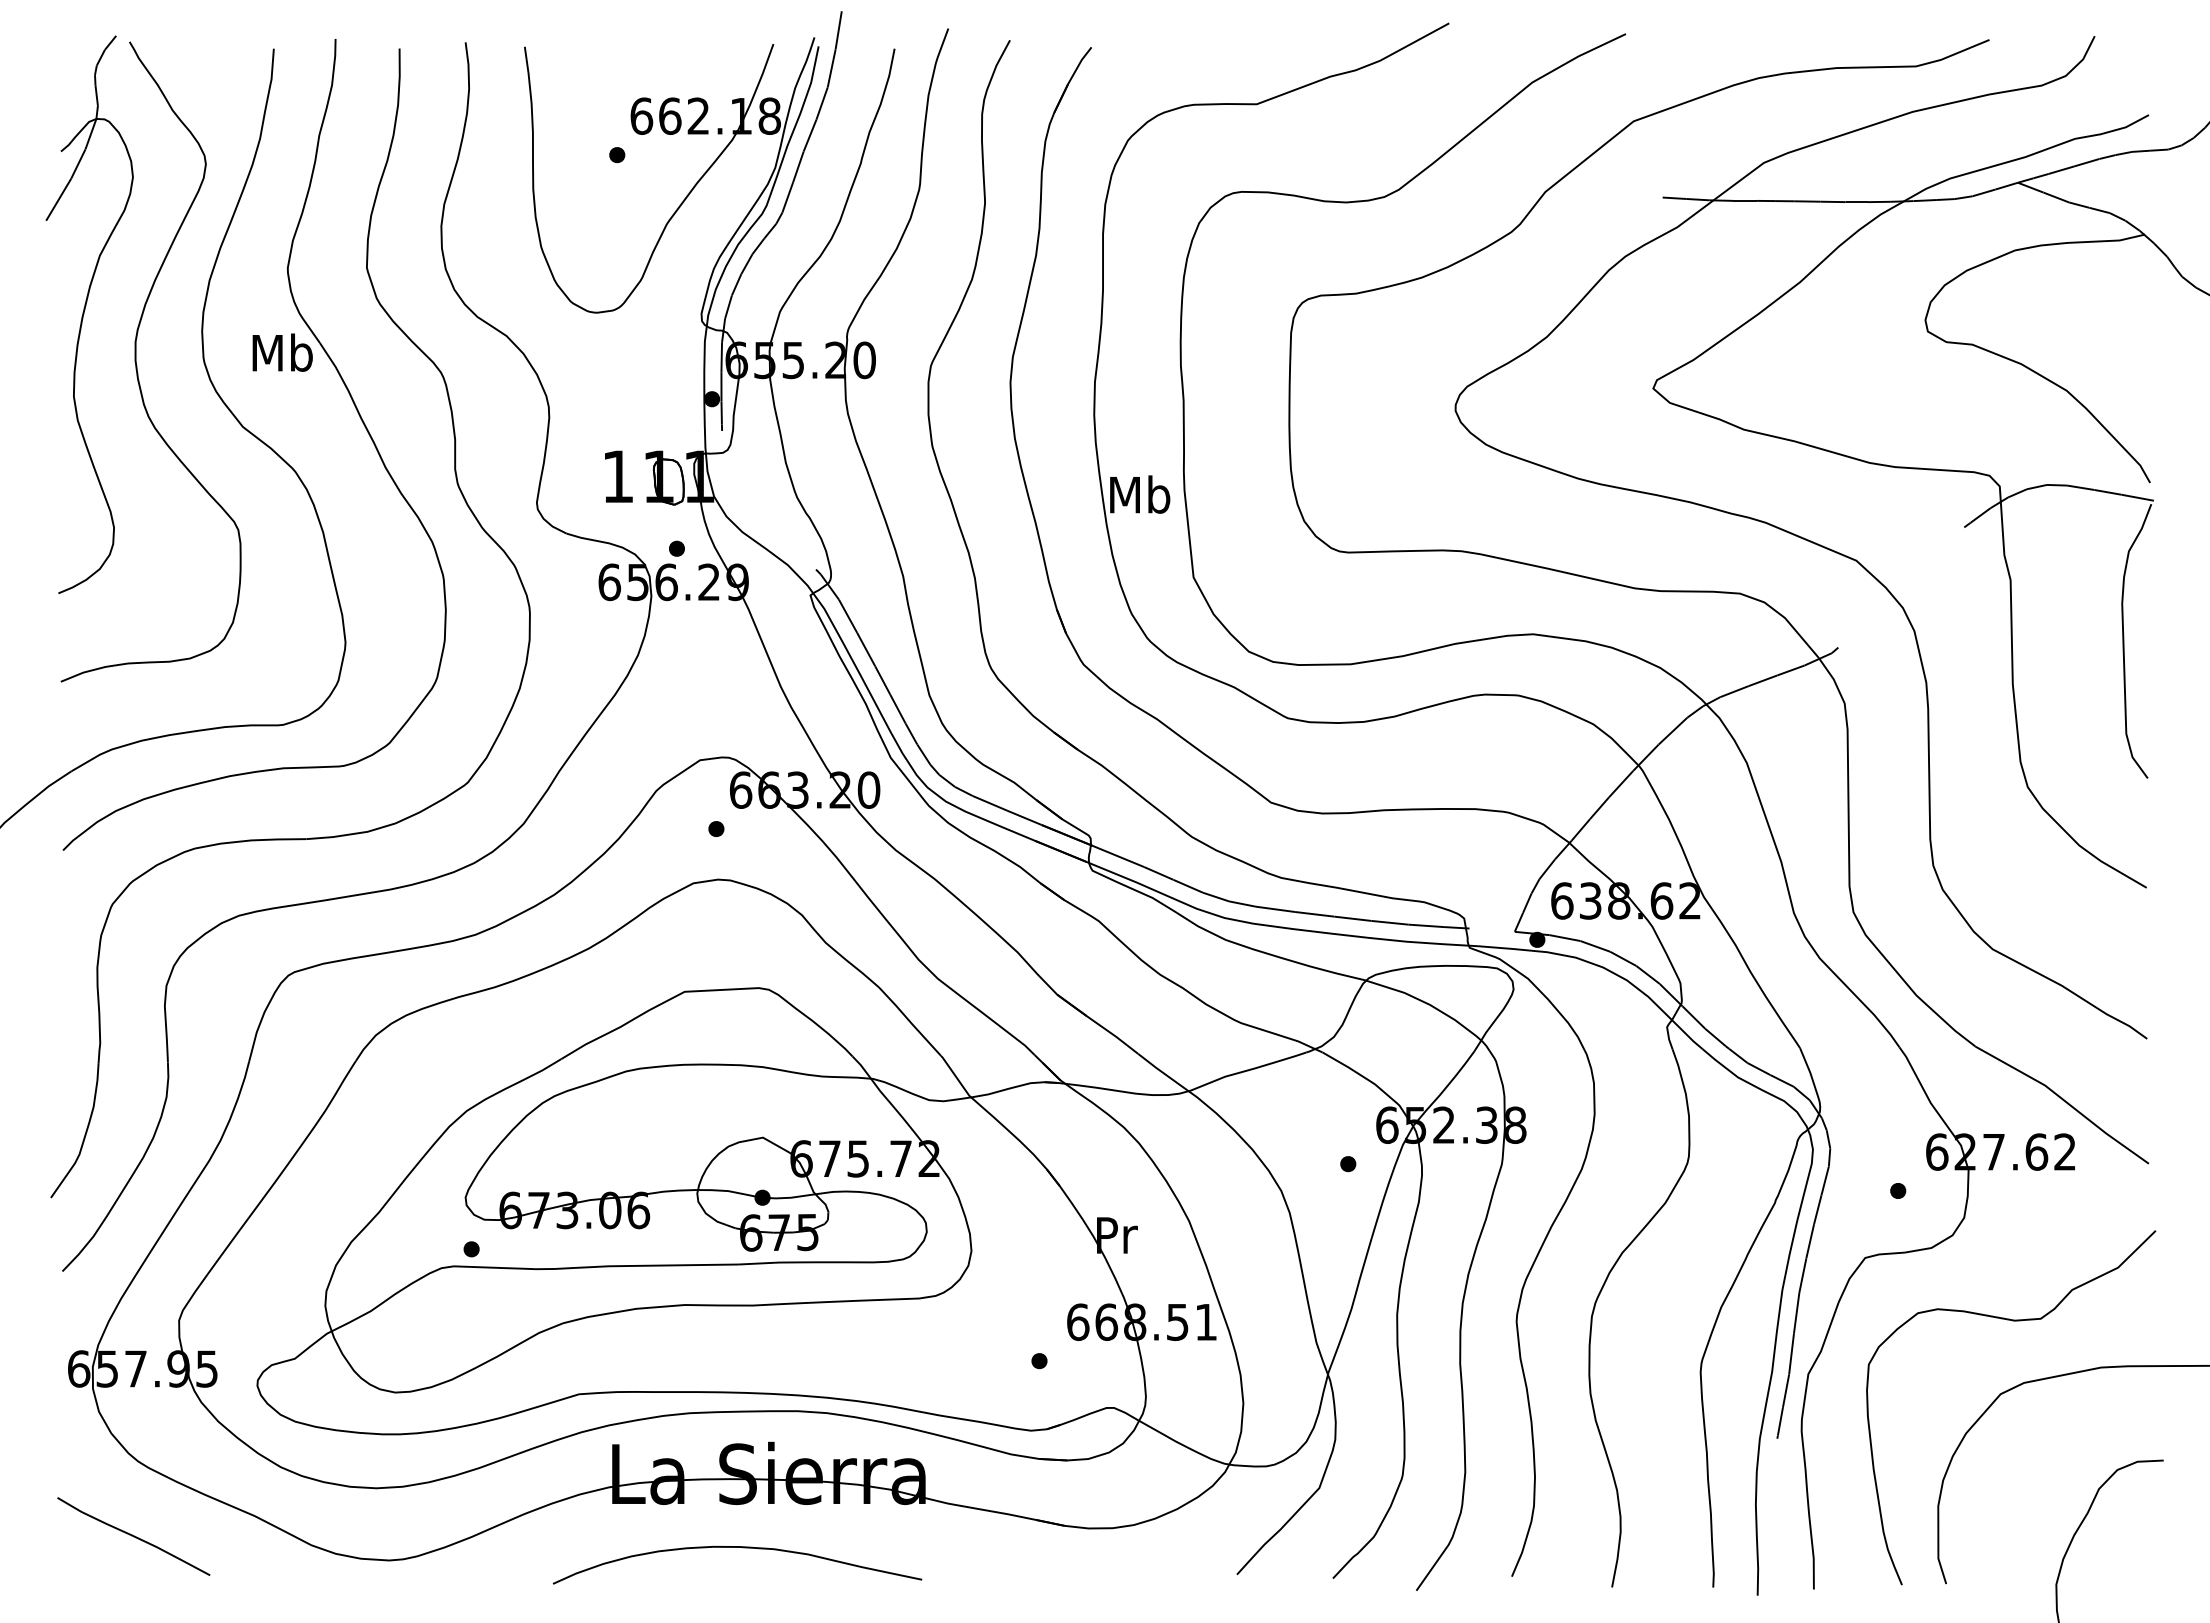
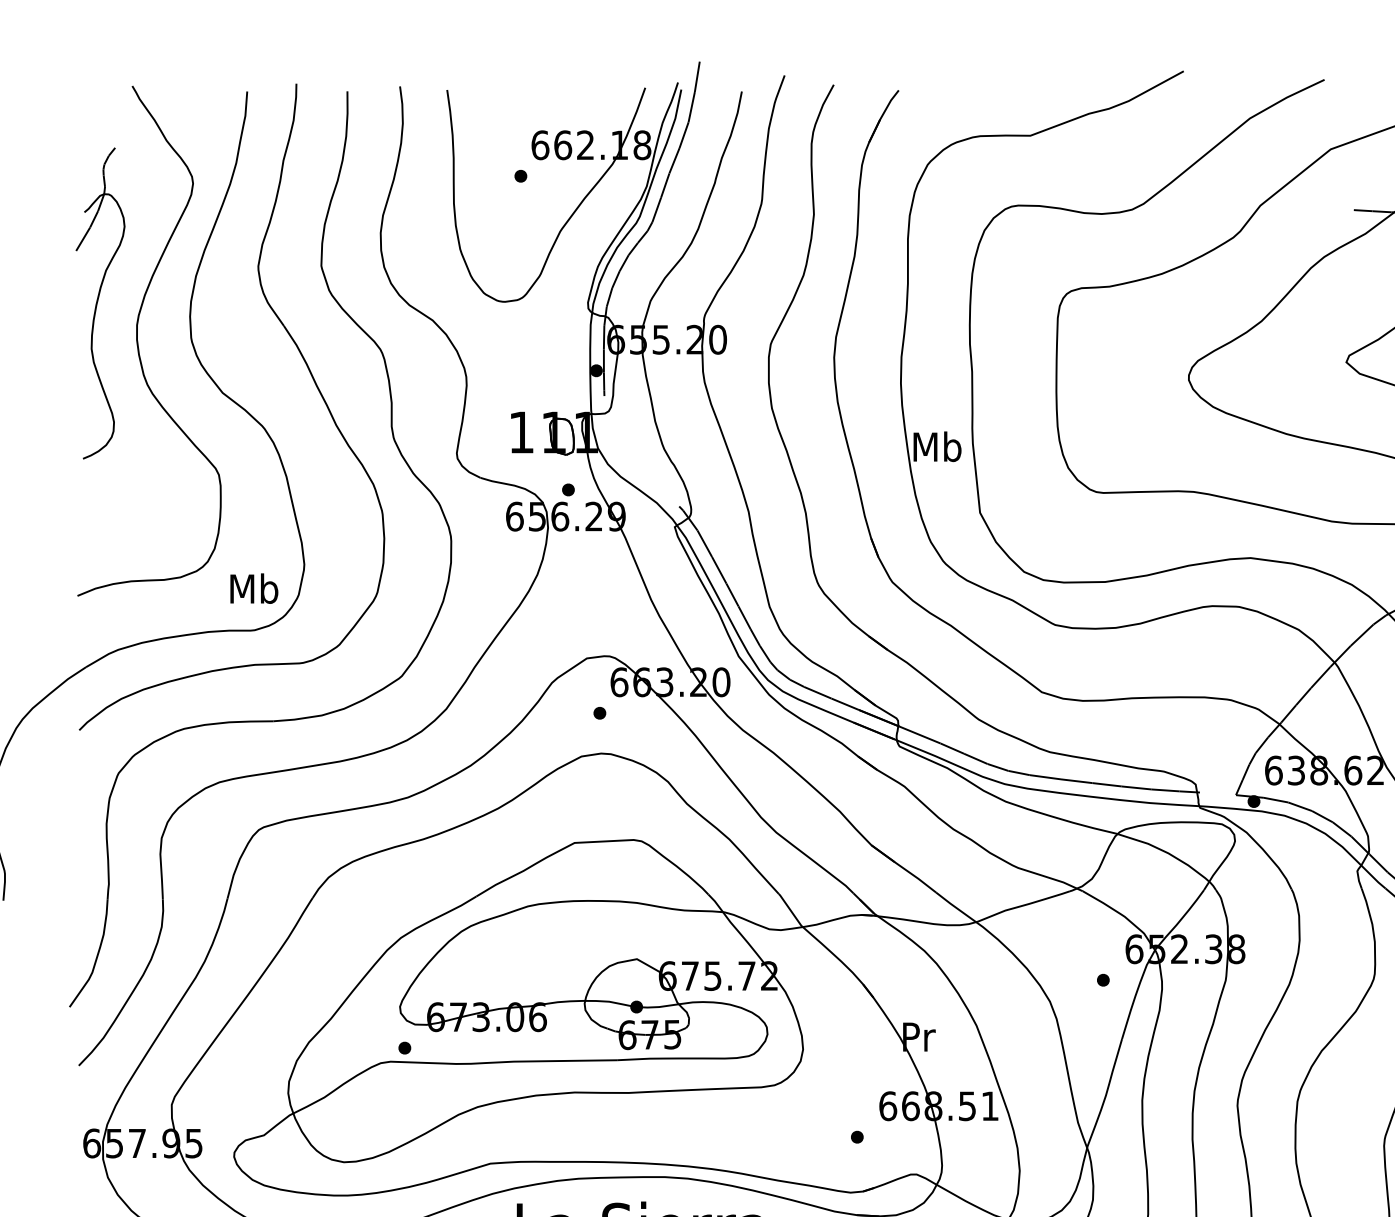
part: (89, 314) -> (100, 303), size x0.7
text: (282, 352) -> (254, 588), moved

